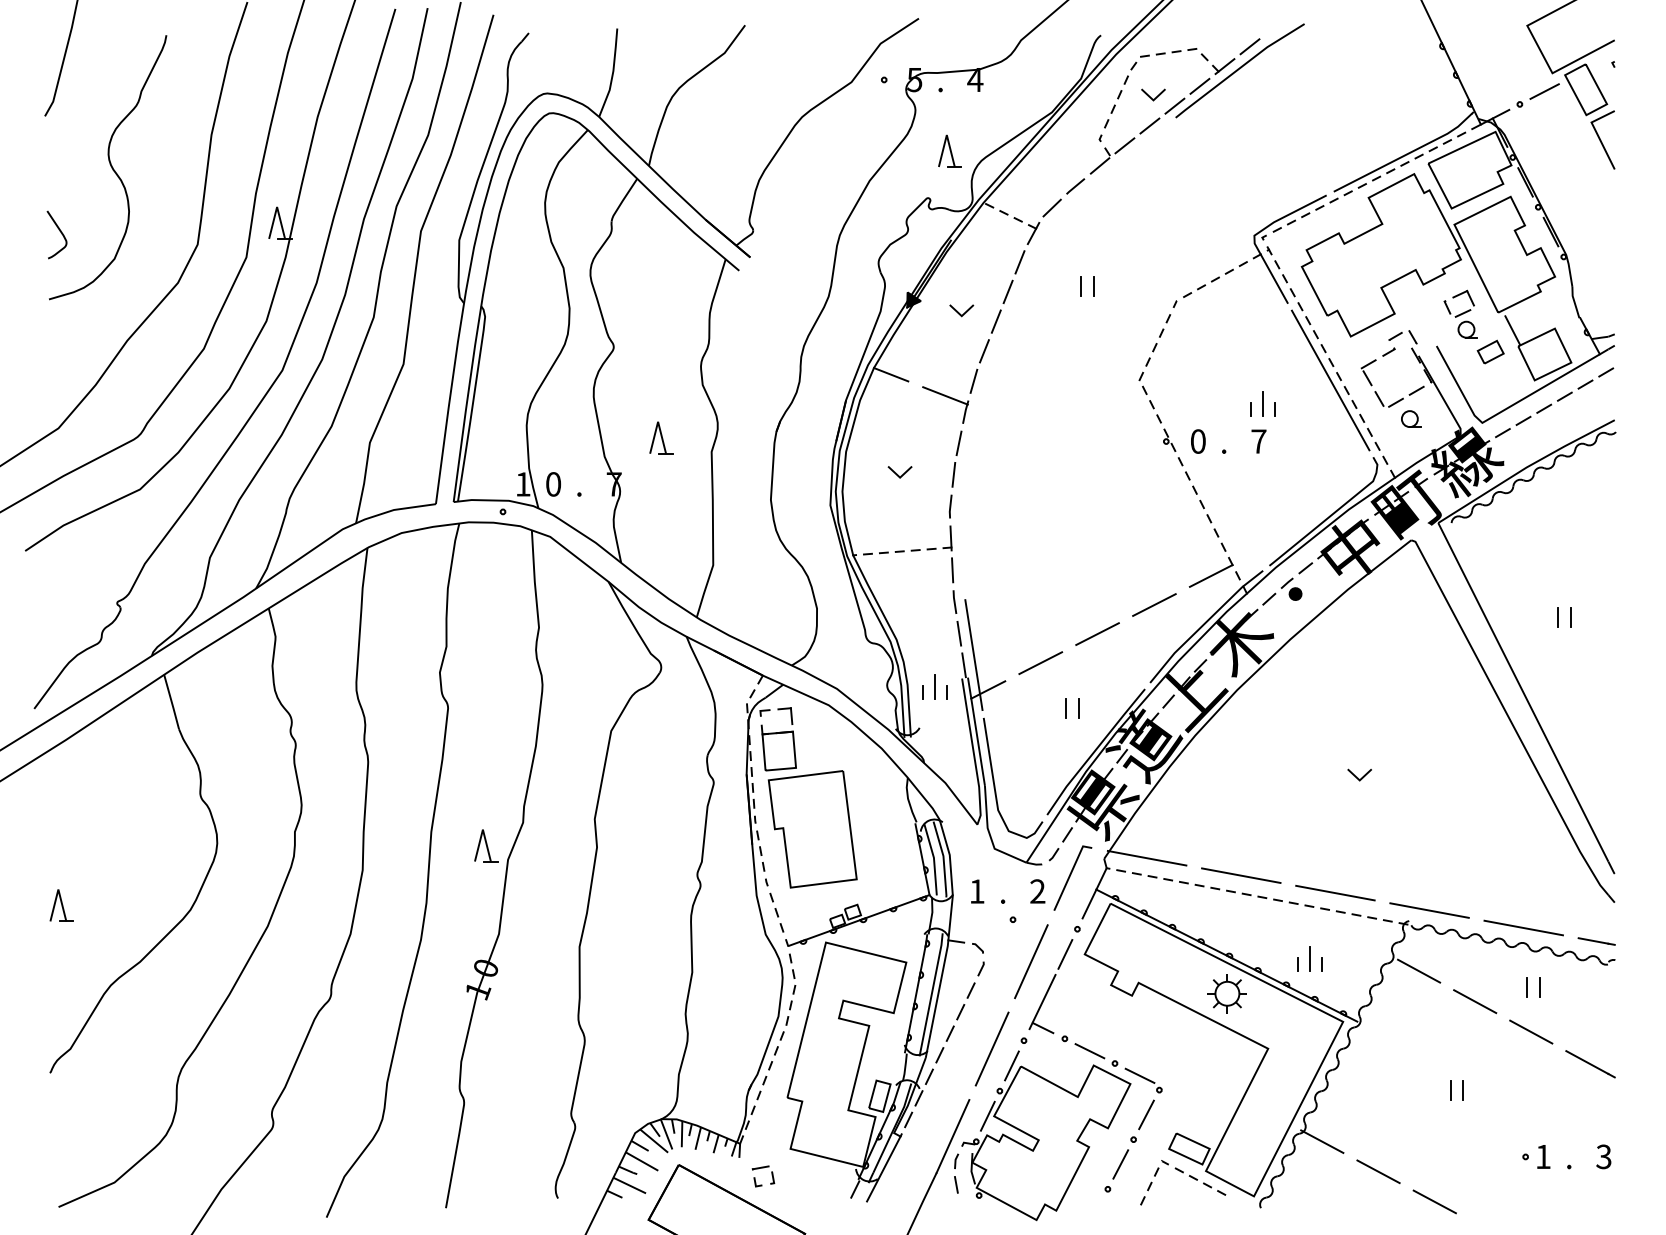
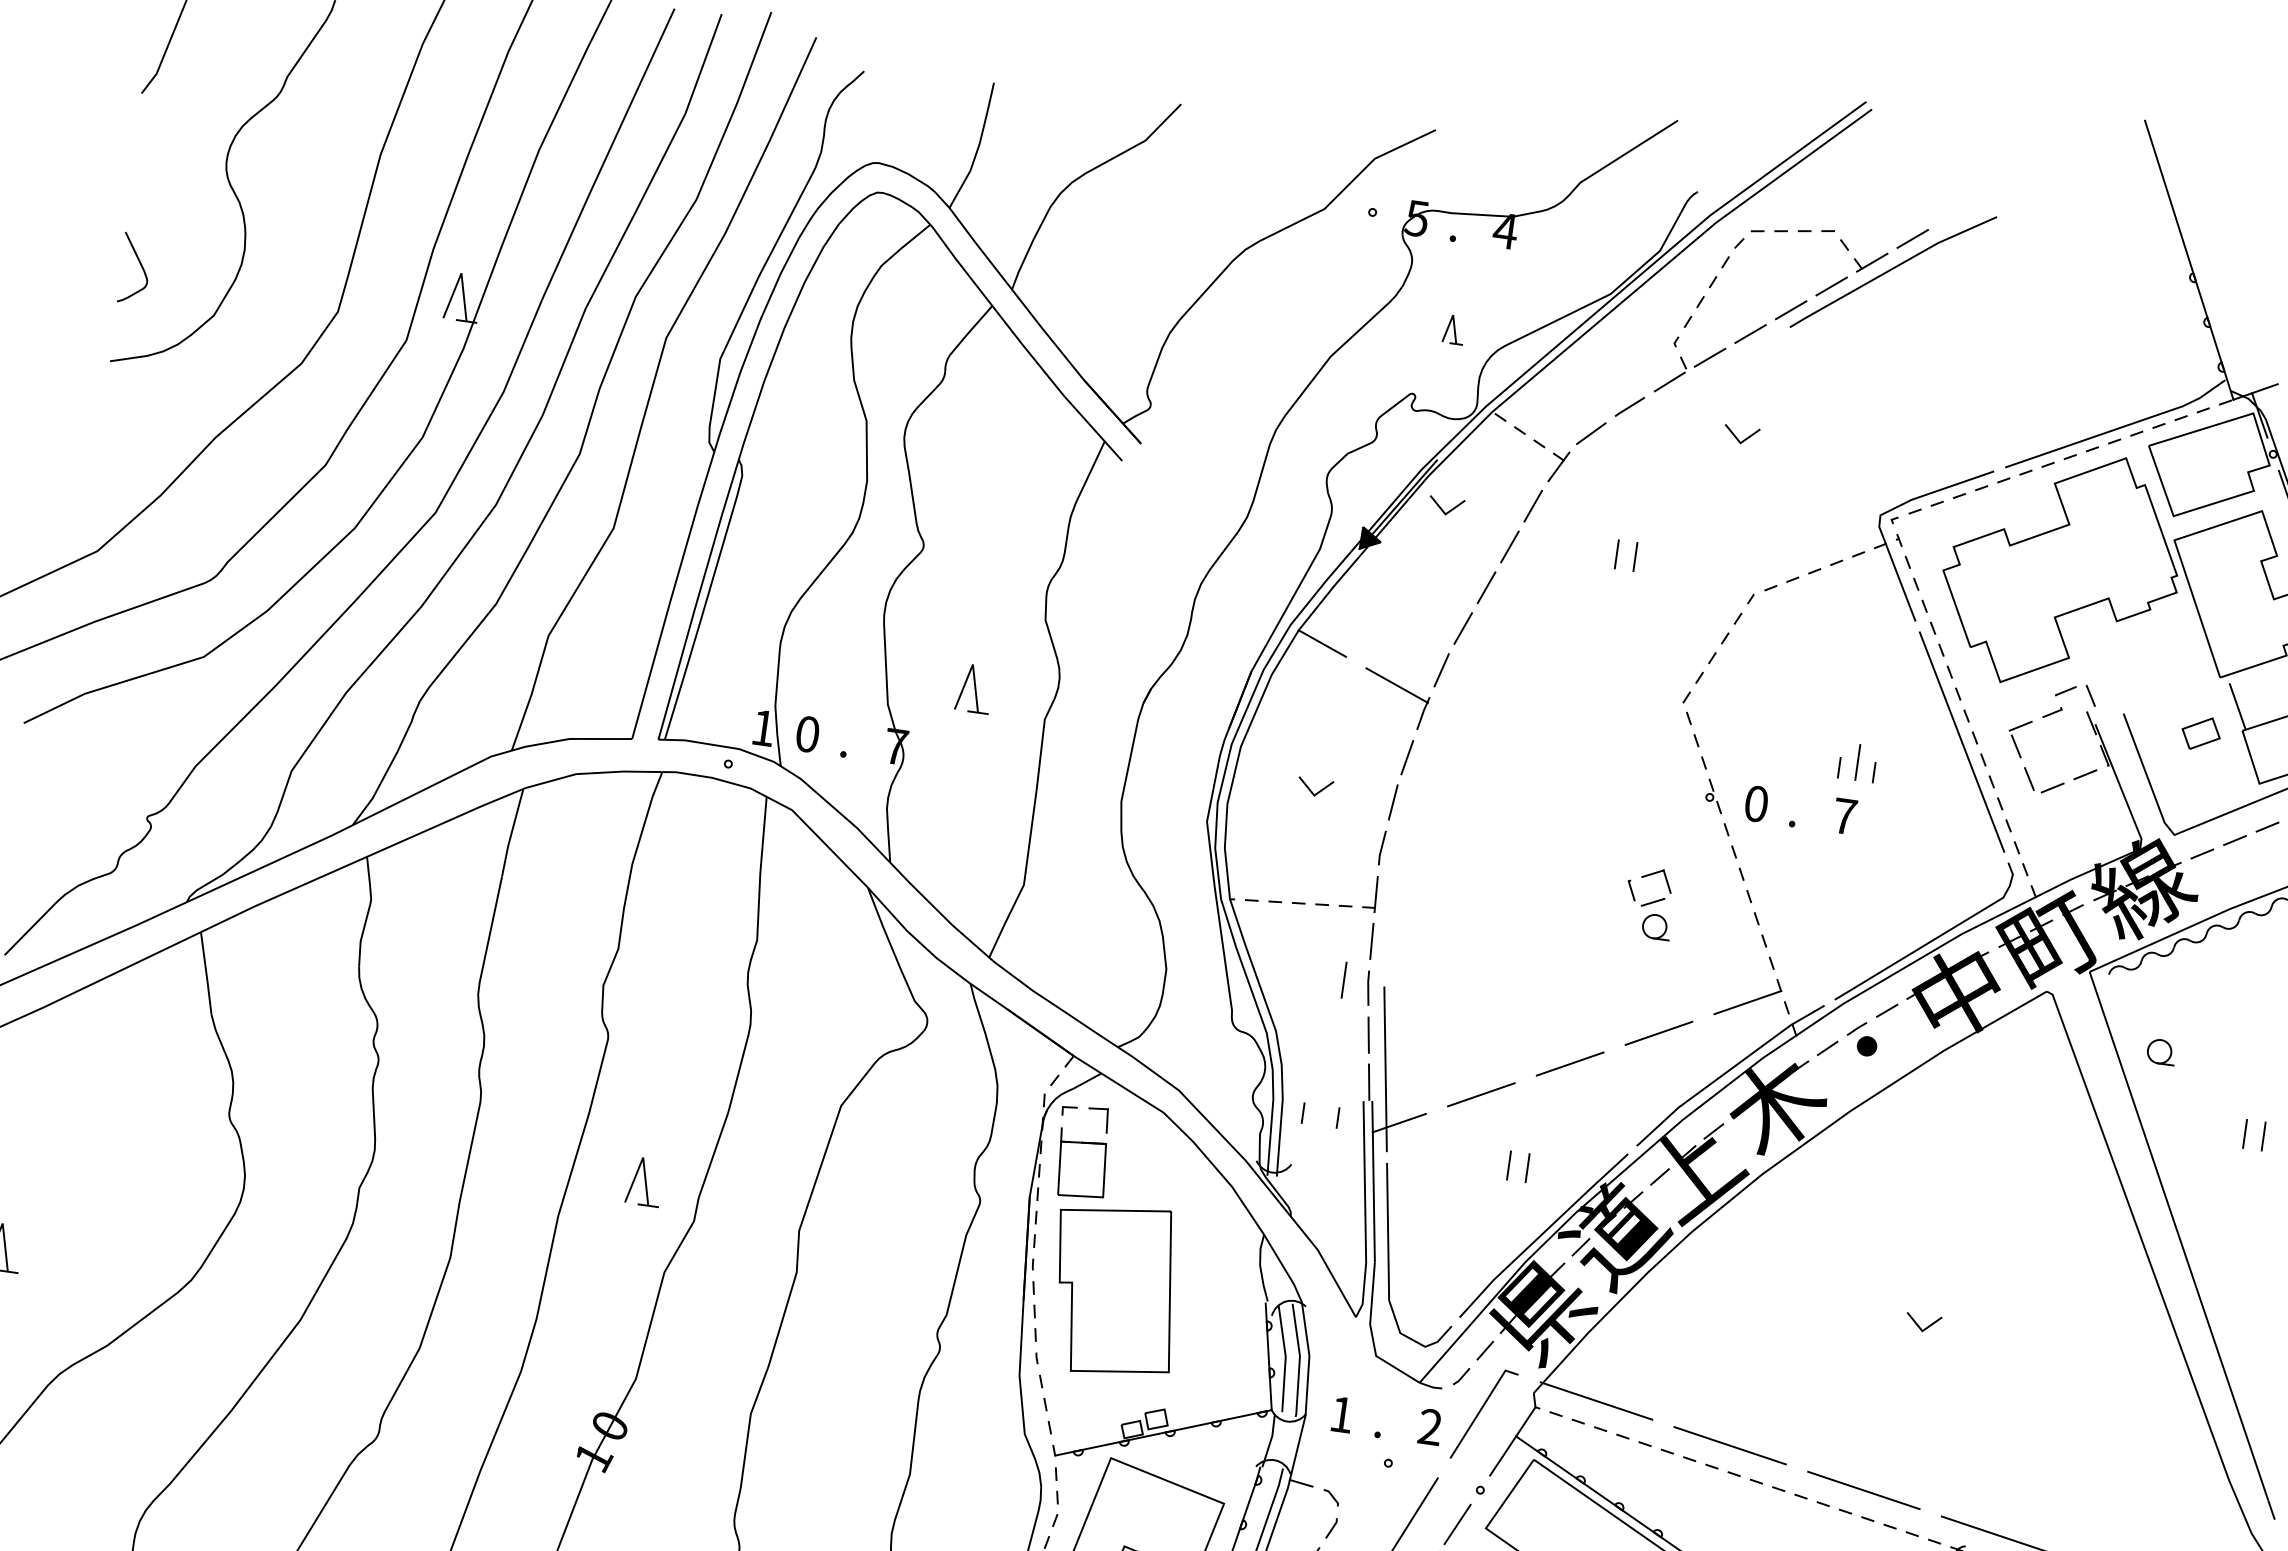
line: (1150, 96) -> (1737, 436), moved
part: (949, 150) -> (1453, 328), size x0.6
line: (959, 312) -> (1442, 508), moved
part: (1460, 313) -> (1649, 901), moved
part: (1411, 418) -> (2162, 1051), moved
line: (934, 686) -> (1344, 979), moved
part: (486, 845) -> (645, 1181), moved

